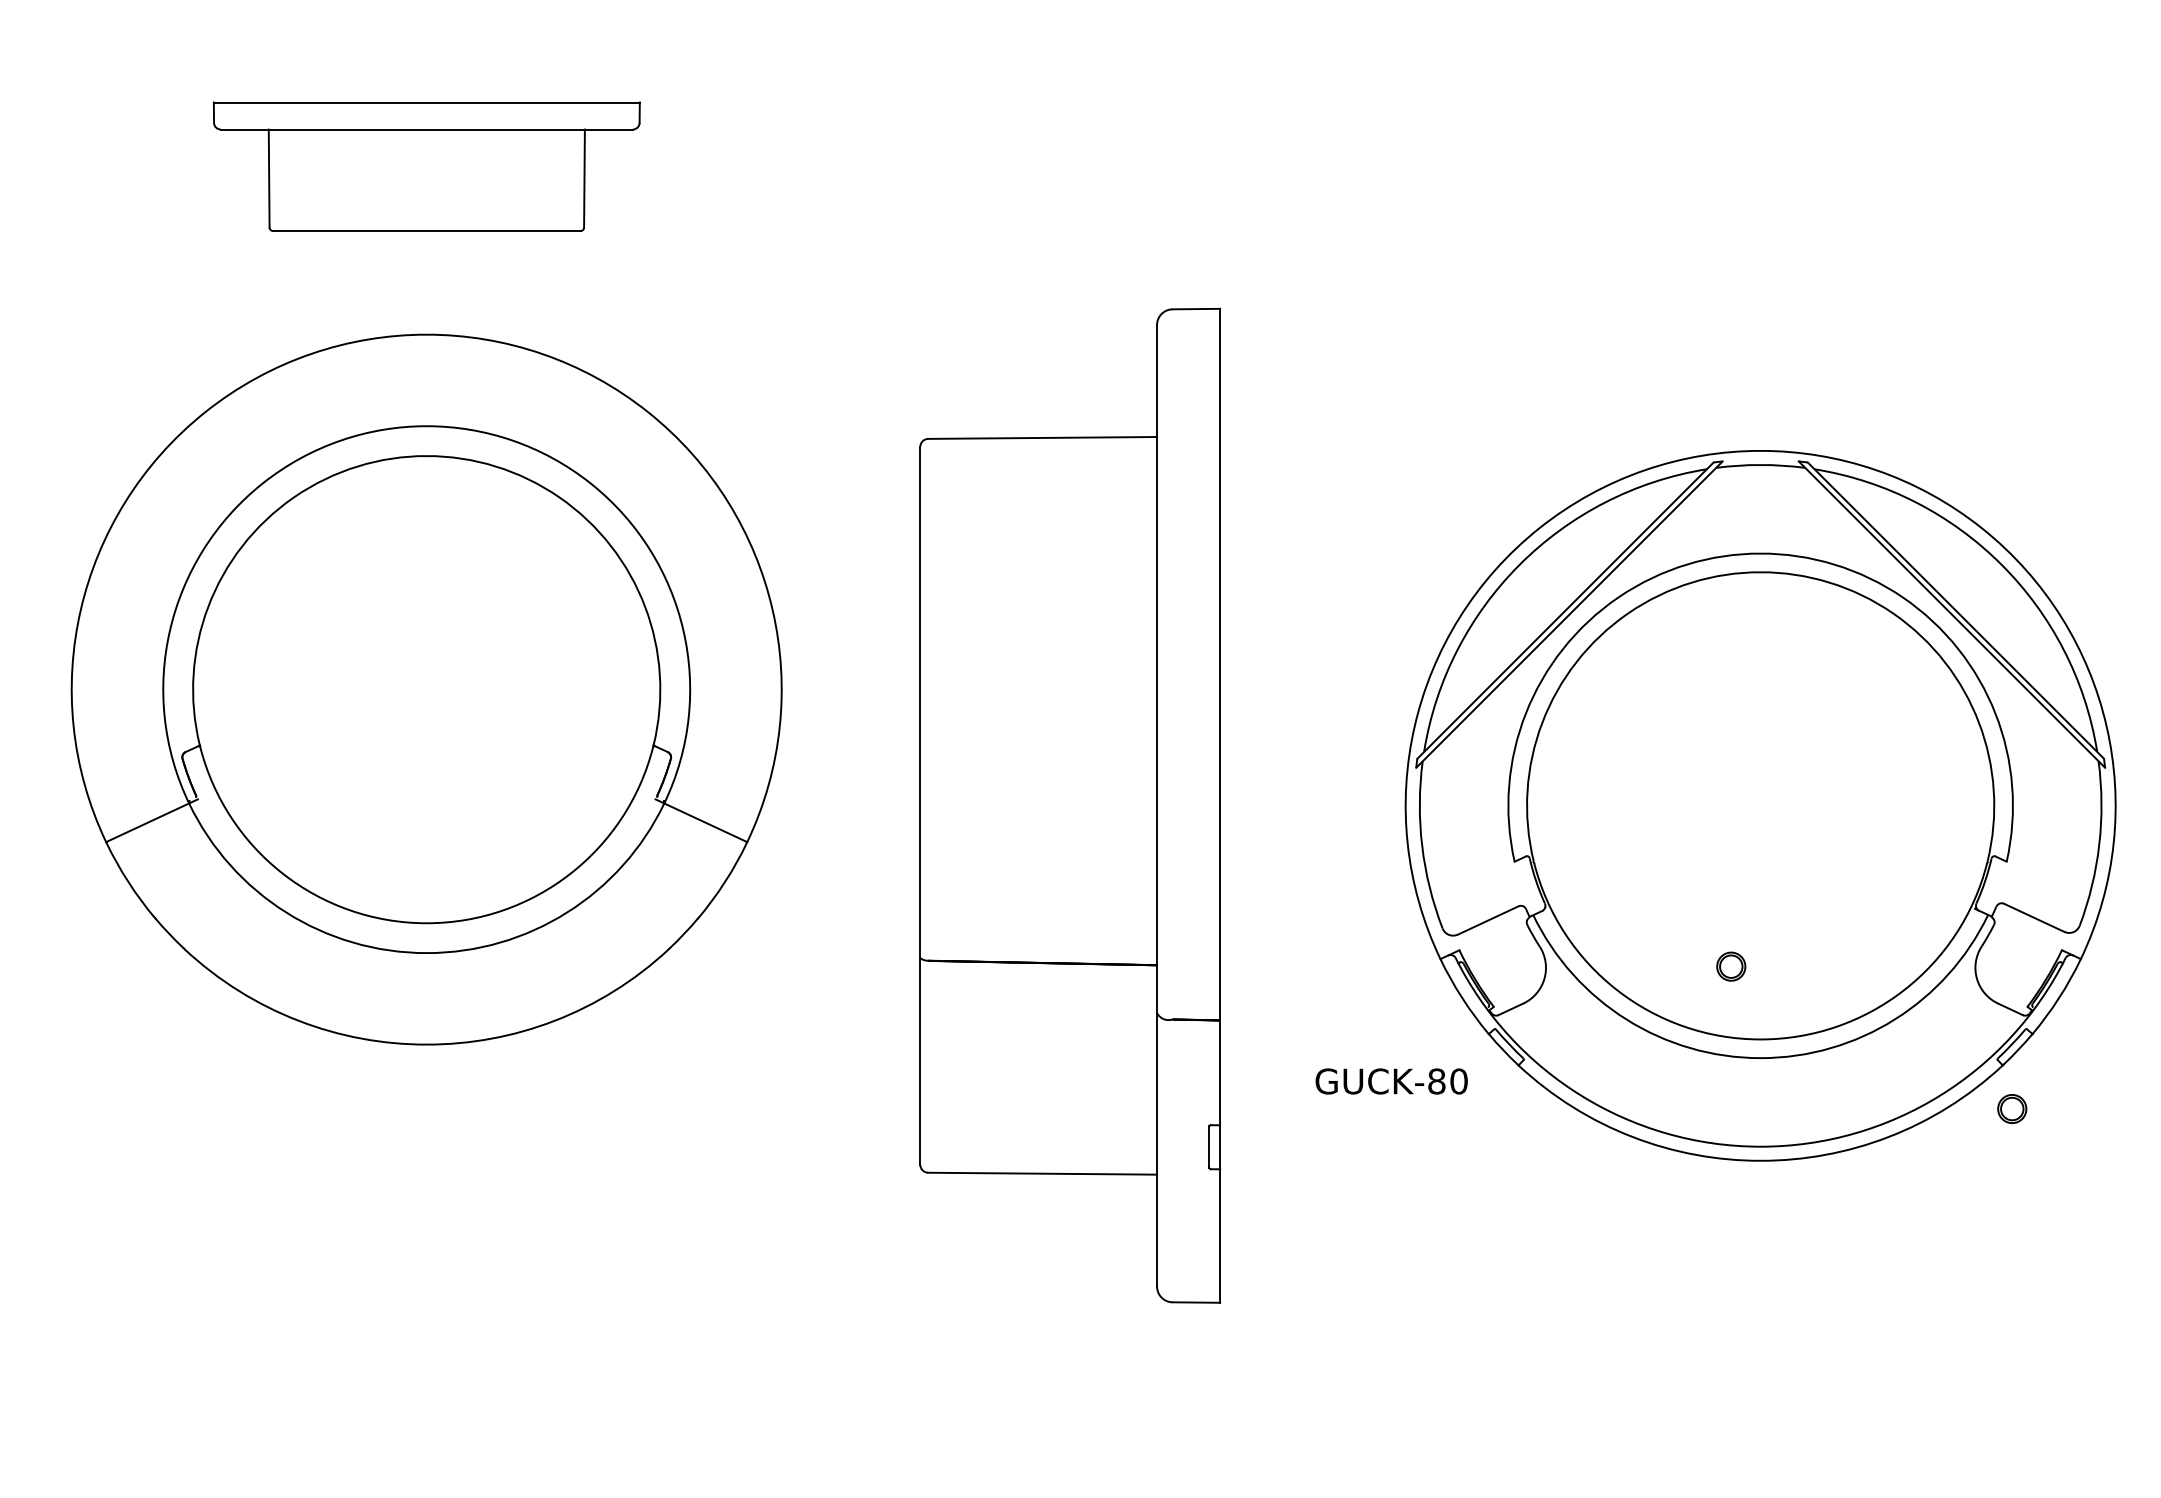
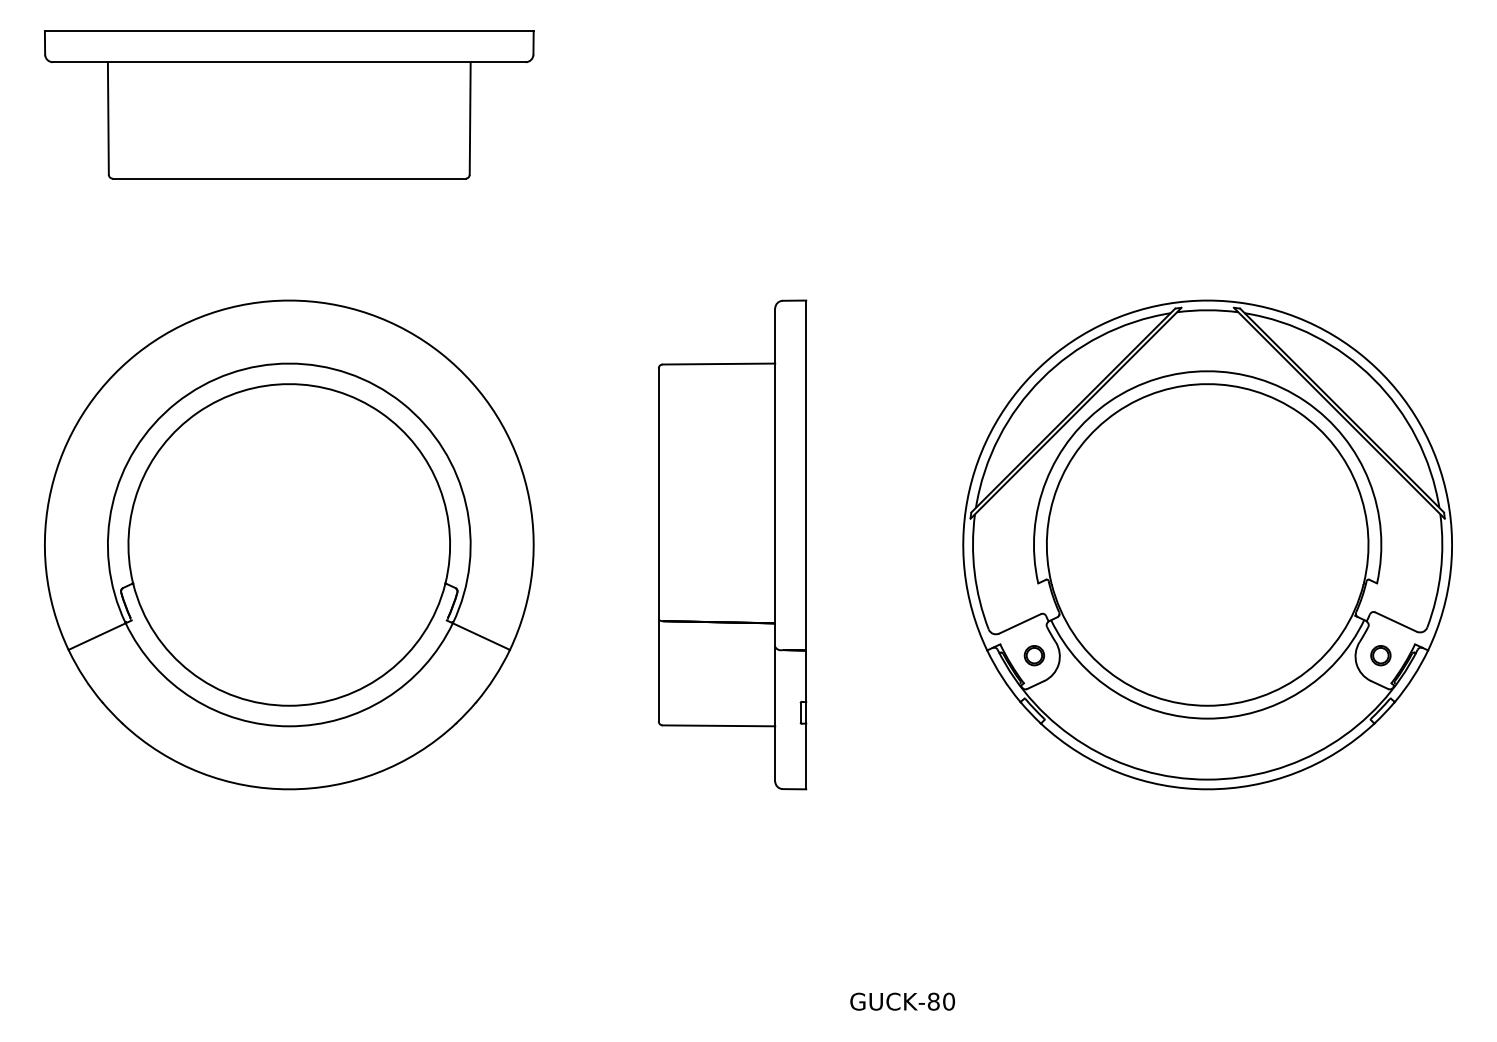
part: (427, 166) -> (289, 104), size x1.67
part: (427, 688) -> (289, 544), moved
part: (1070, 805) -> (732, 544), size x0.71
part: (1729, 966) -> (1033, 655), moved
text: (1391, 1081) -> (902, 1001), moved
part: (2011, 1108) -> (1380, 655), moved

